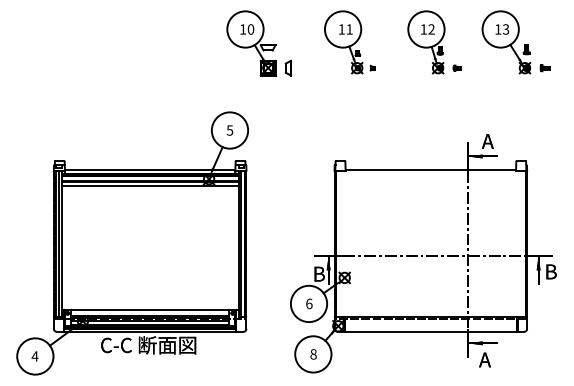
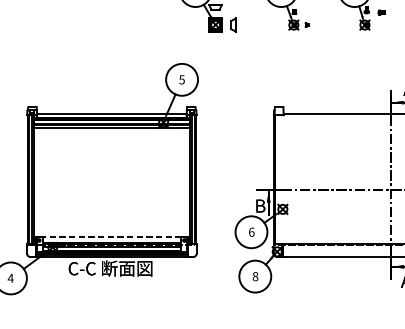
part: (456, 67) -> (381, 12), moved
line: (149, 309) -> (111, 237), solid -> dashed

